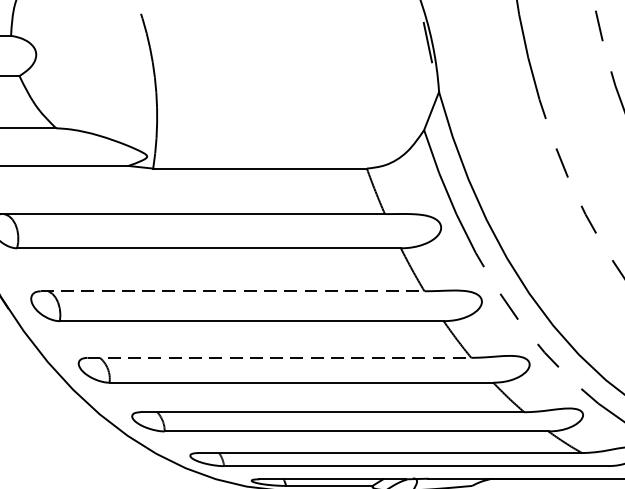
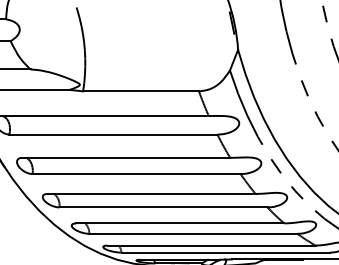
line: (233, 290) -> (126, 157), dashed -> solid
line: (281, 357) -> (152, 193), dashed -> solid

